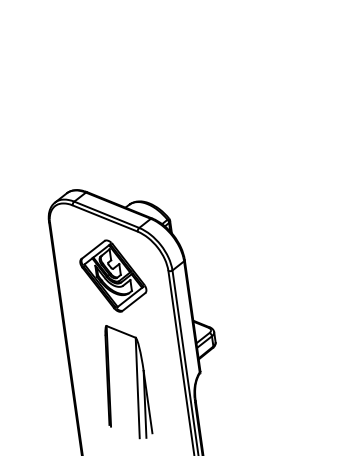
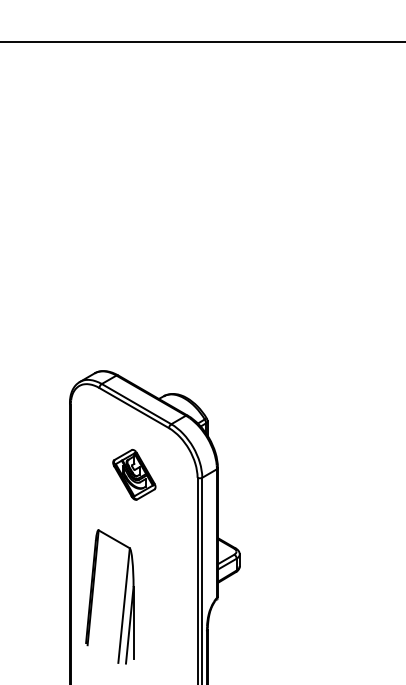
part: (113, 275) -> (134, 474), size x0.6
part: (136, 381) -> (123, 598), moved

